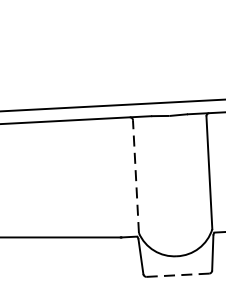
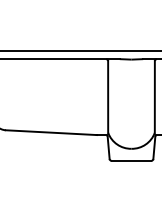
line: (136, 175) -> (108, 96), dashed -> solid
line: (177, 274) -> (131, 160), dashed -> solid

